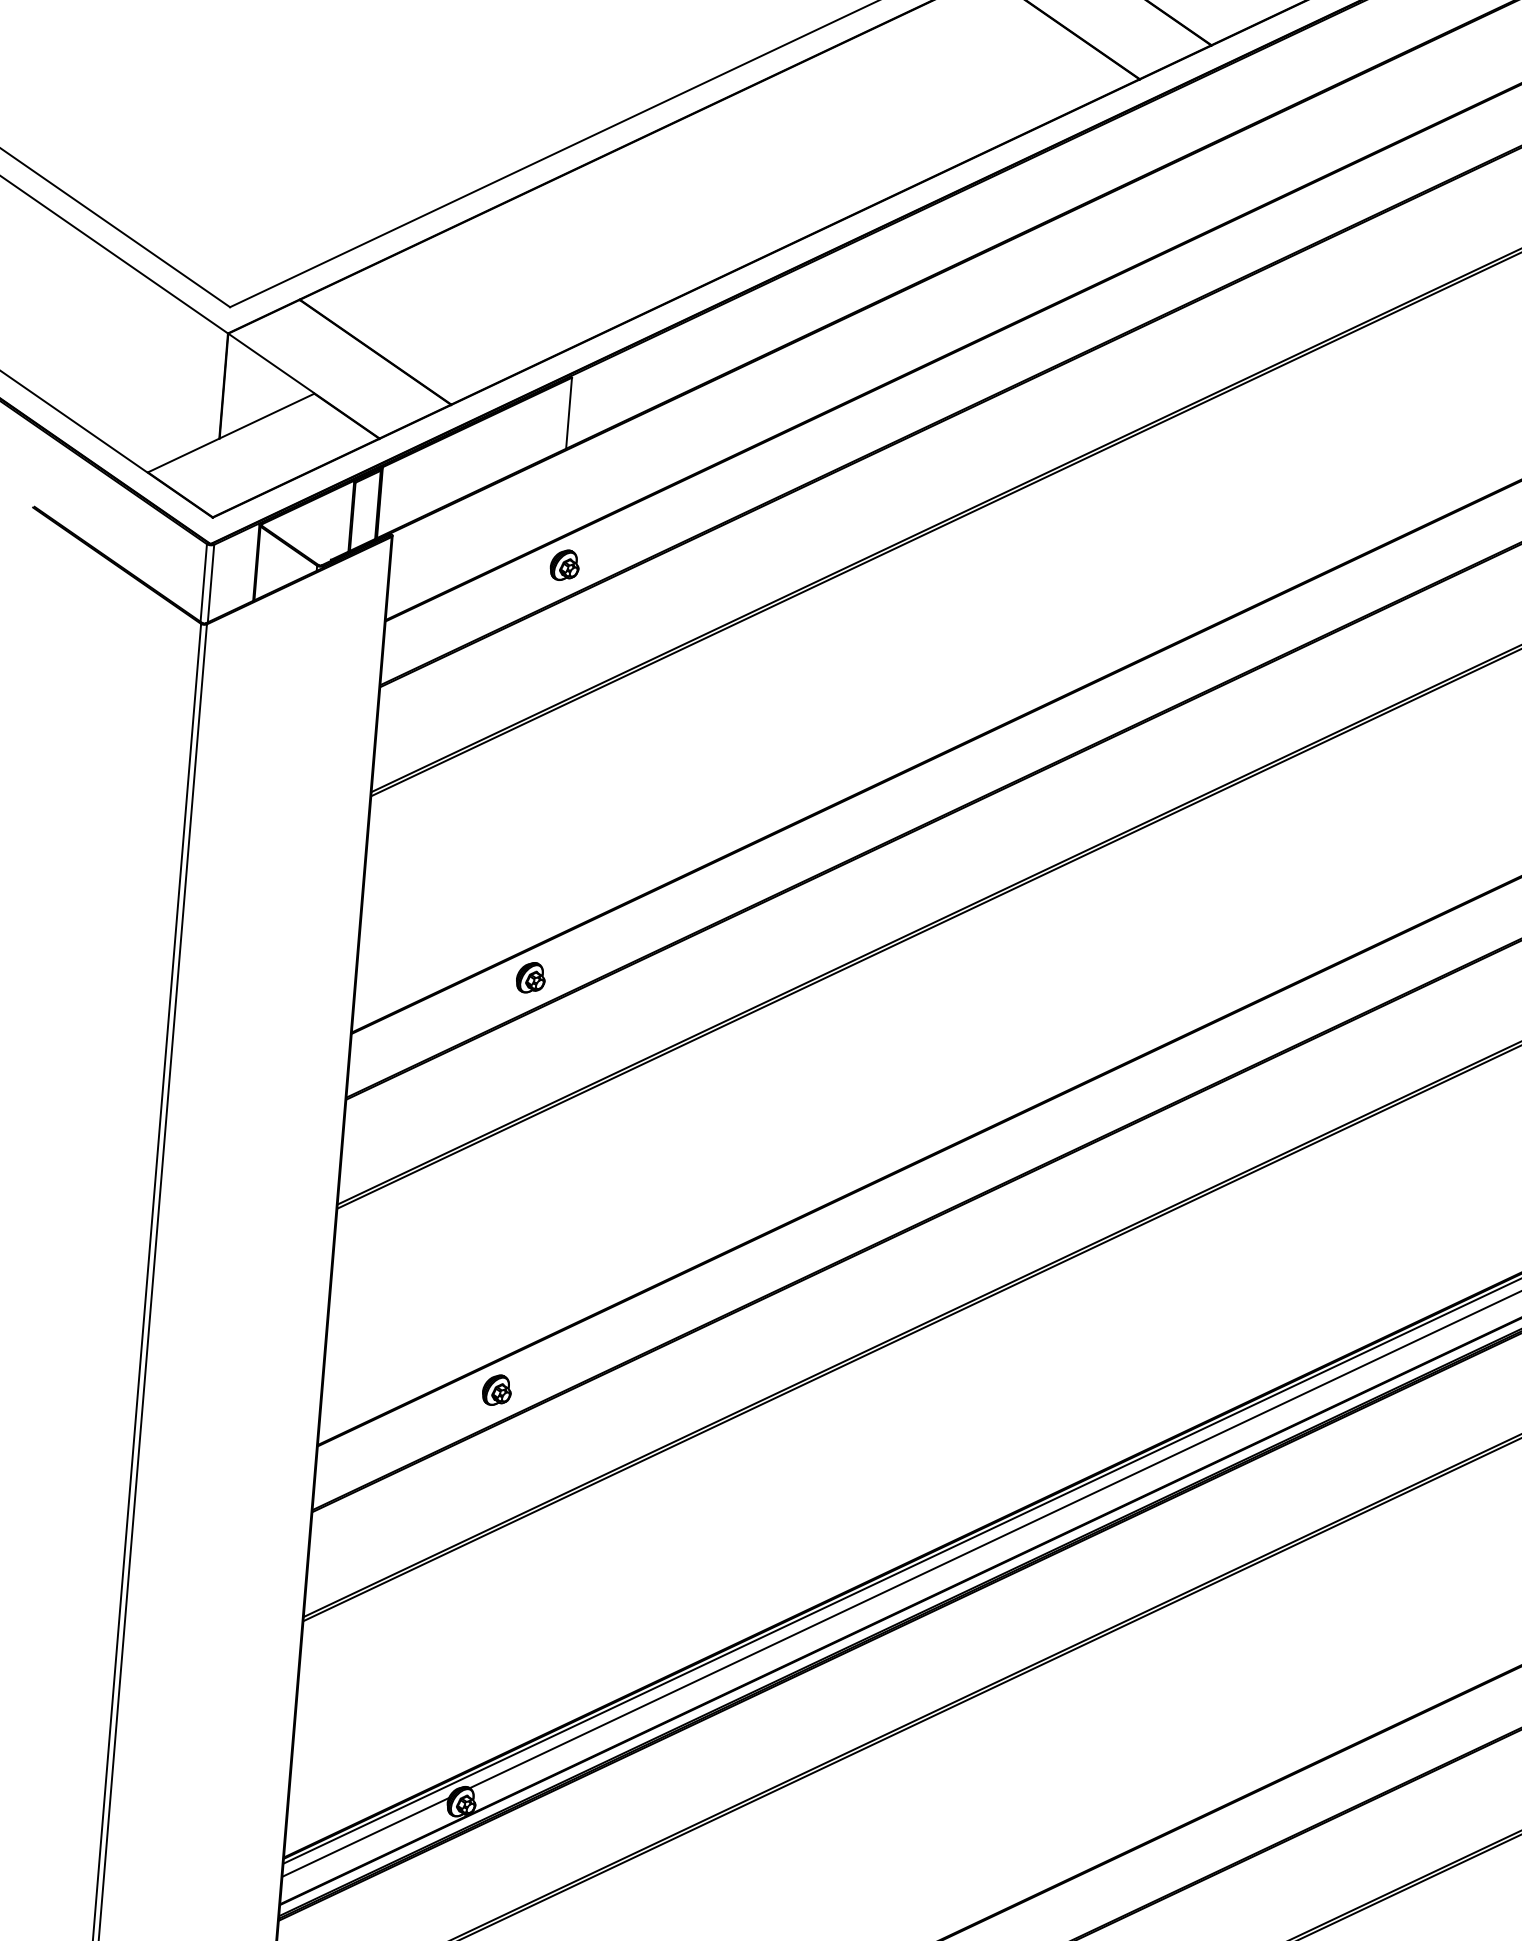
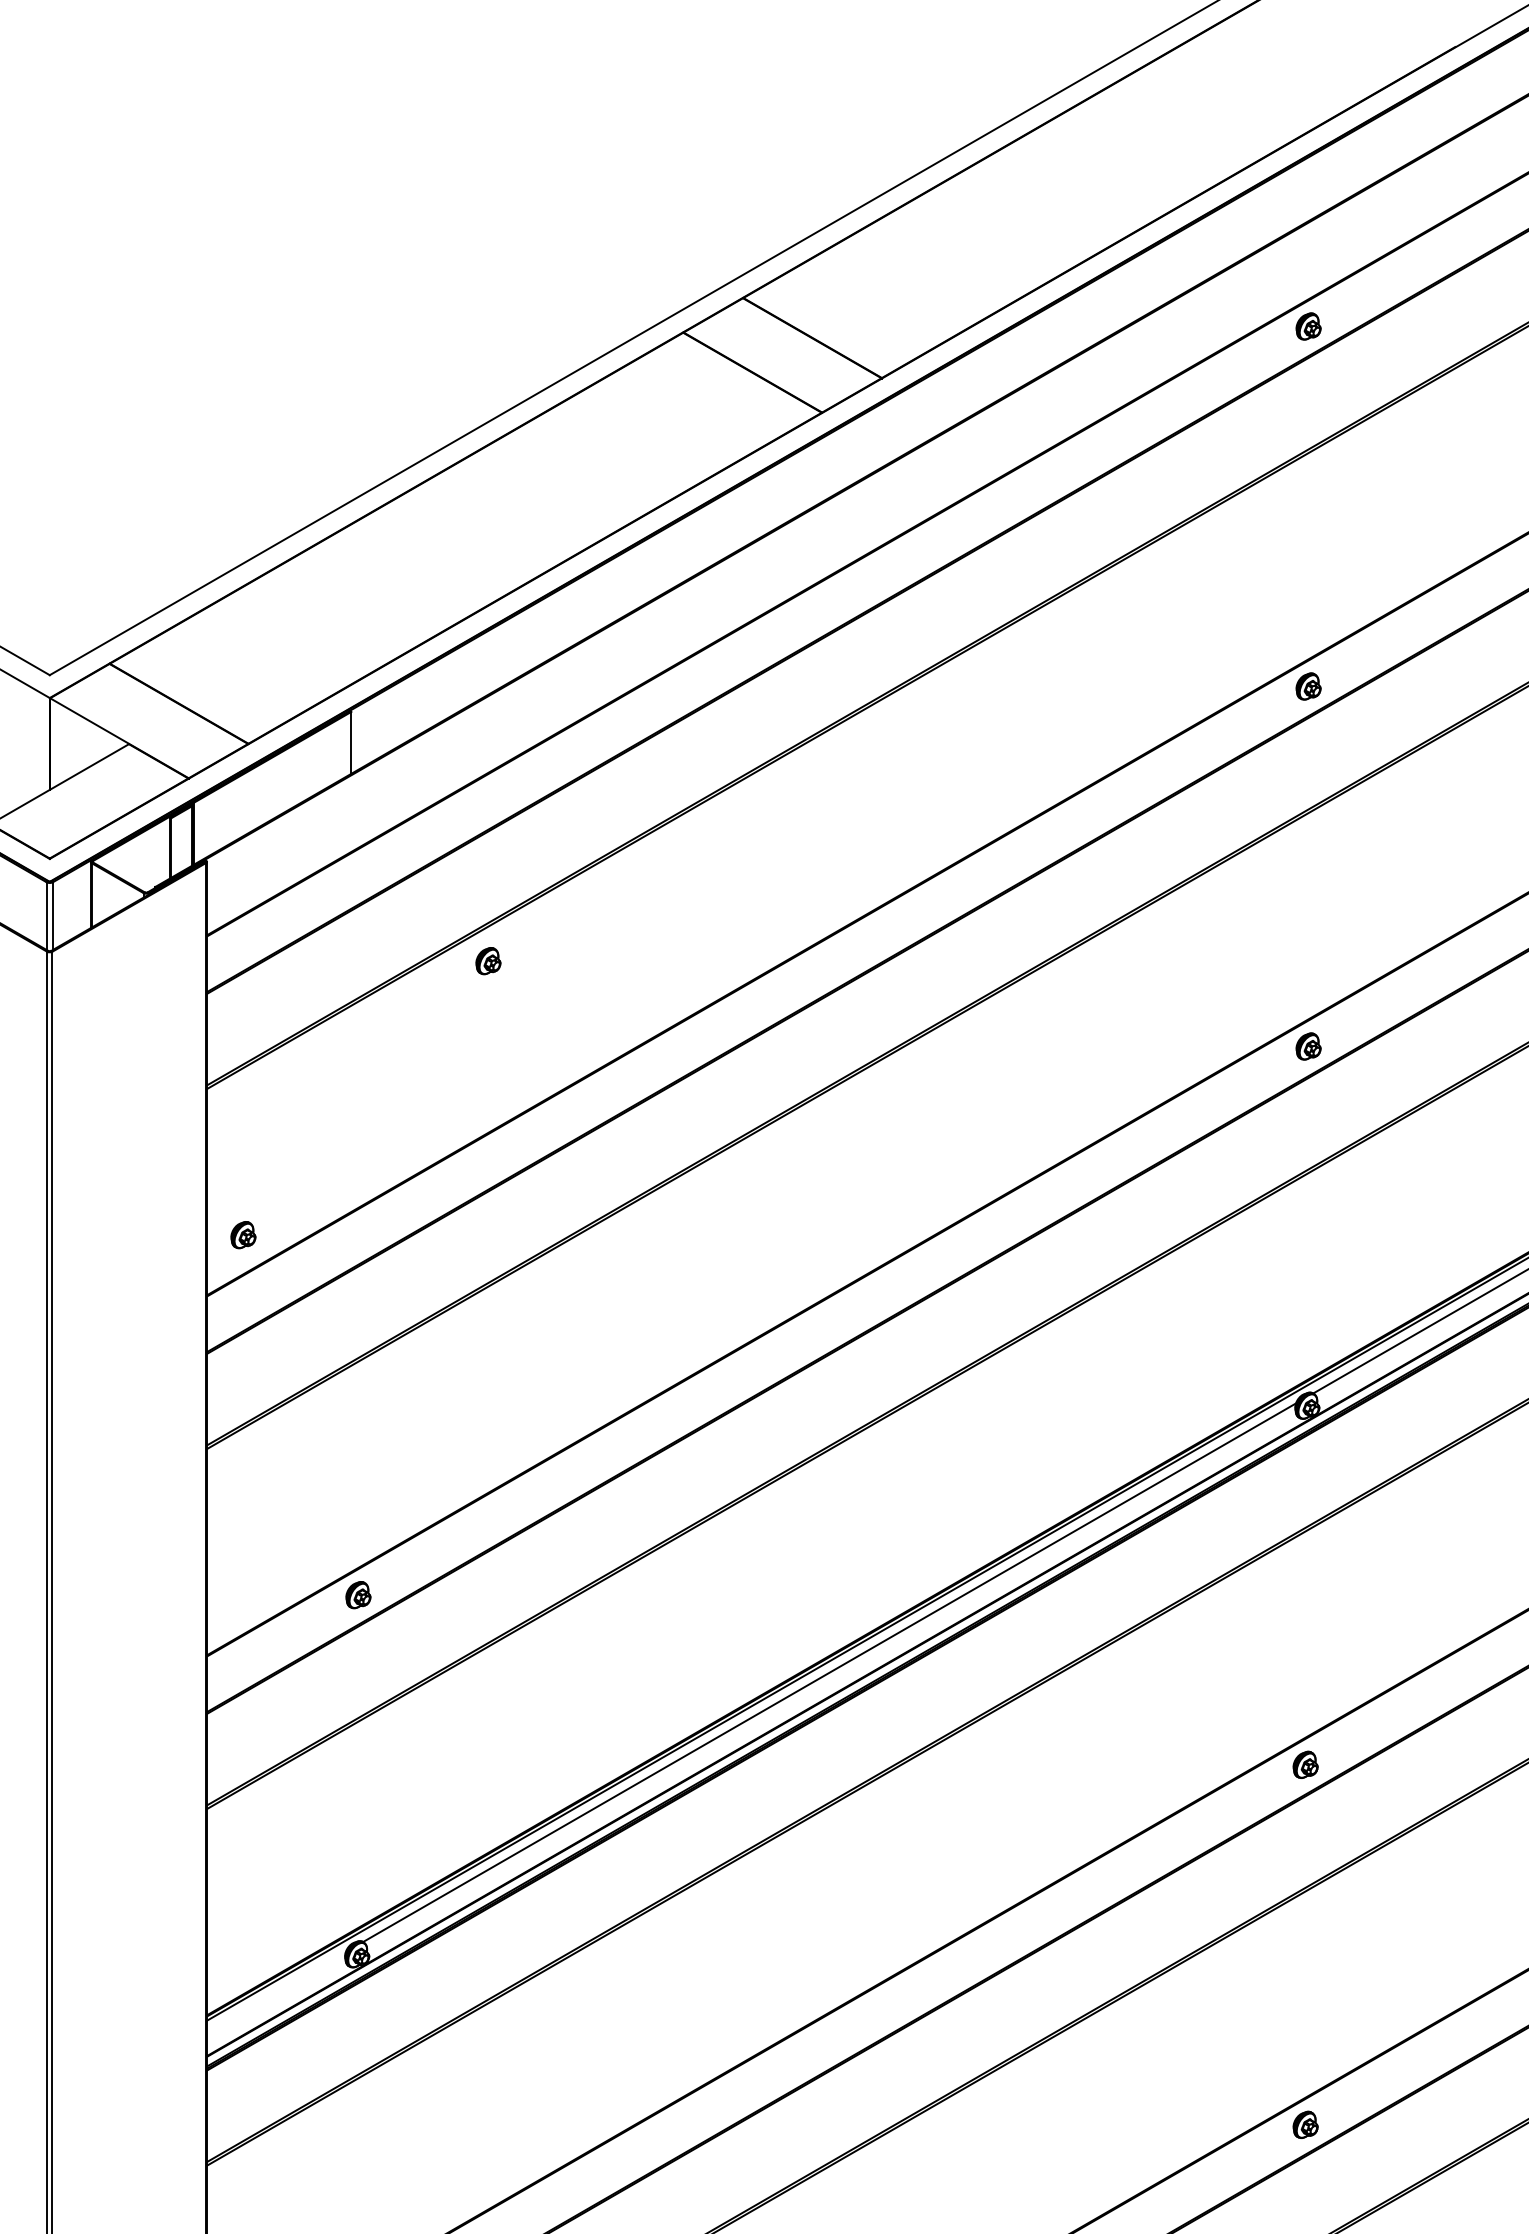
part: (564, 565) -> (488, 961), moved
part: (531, 978) -> (243, 1235), moved
line: (365, 1837) -> (276, 1992), removed

